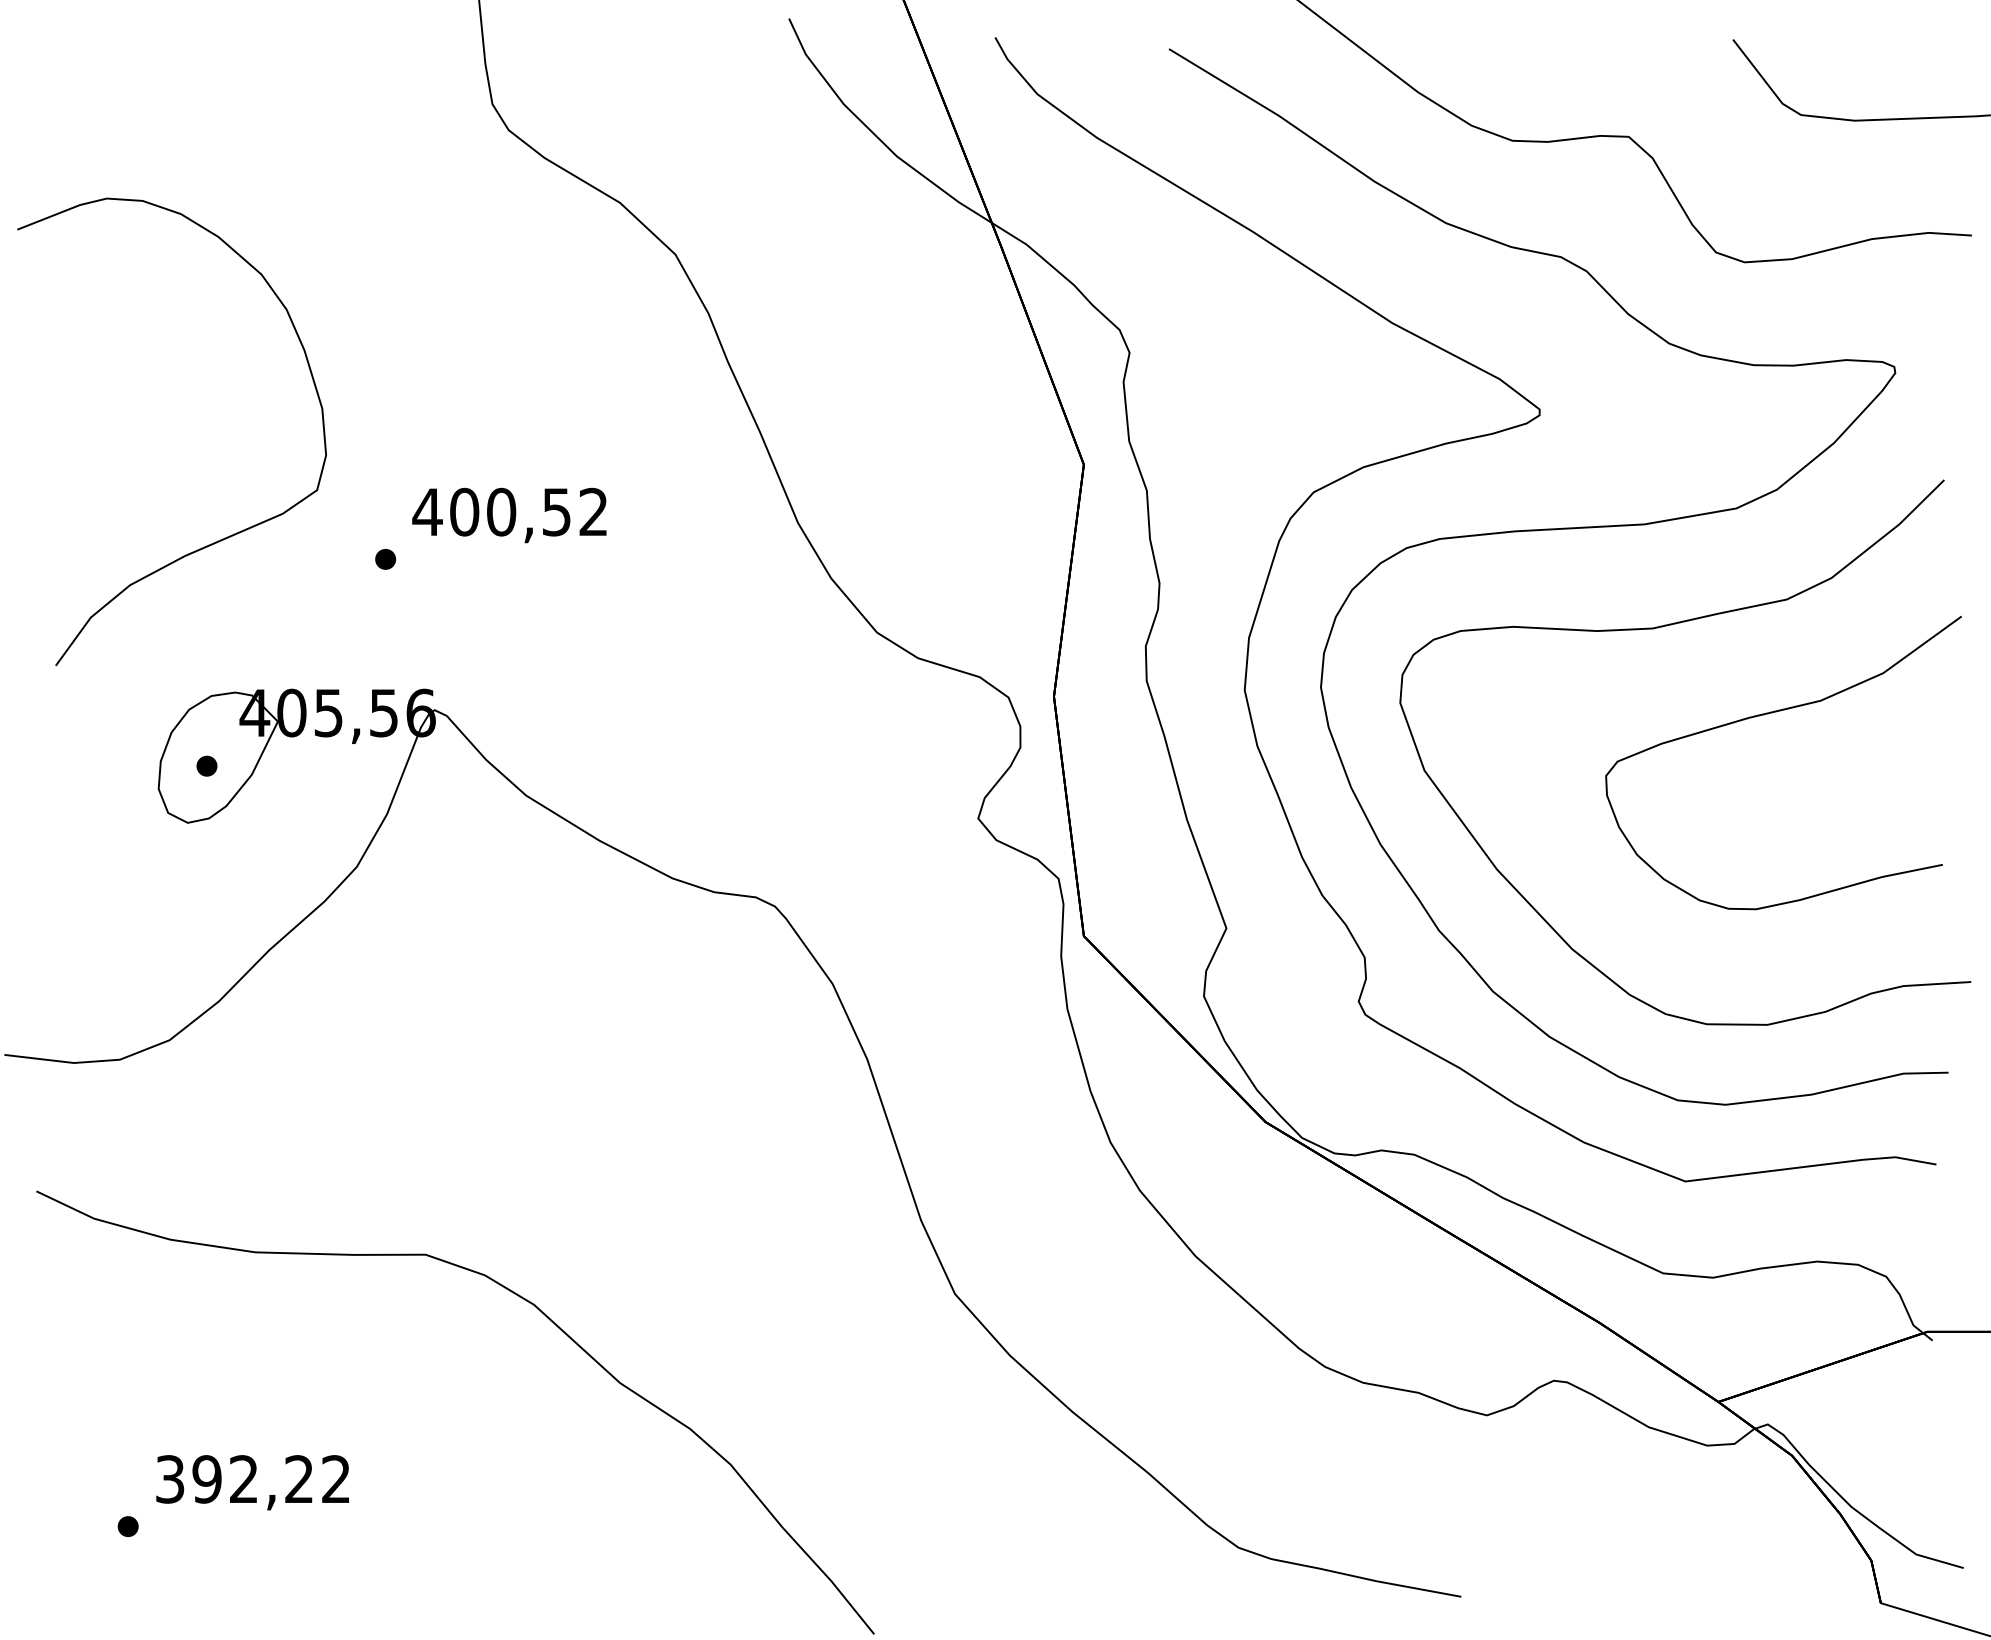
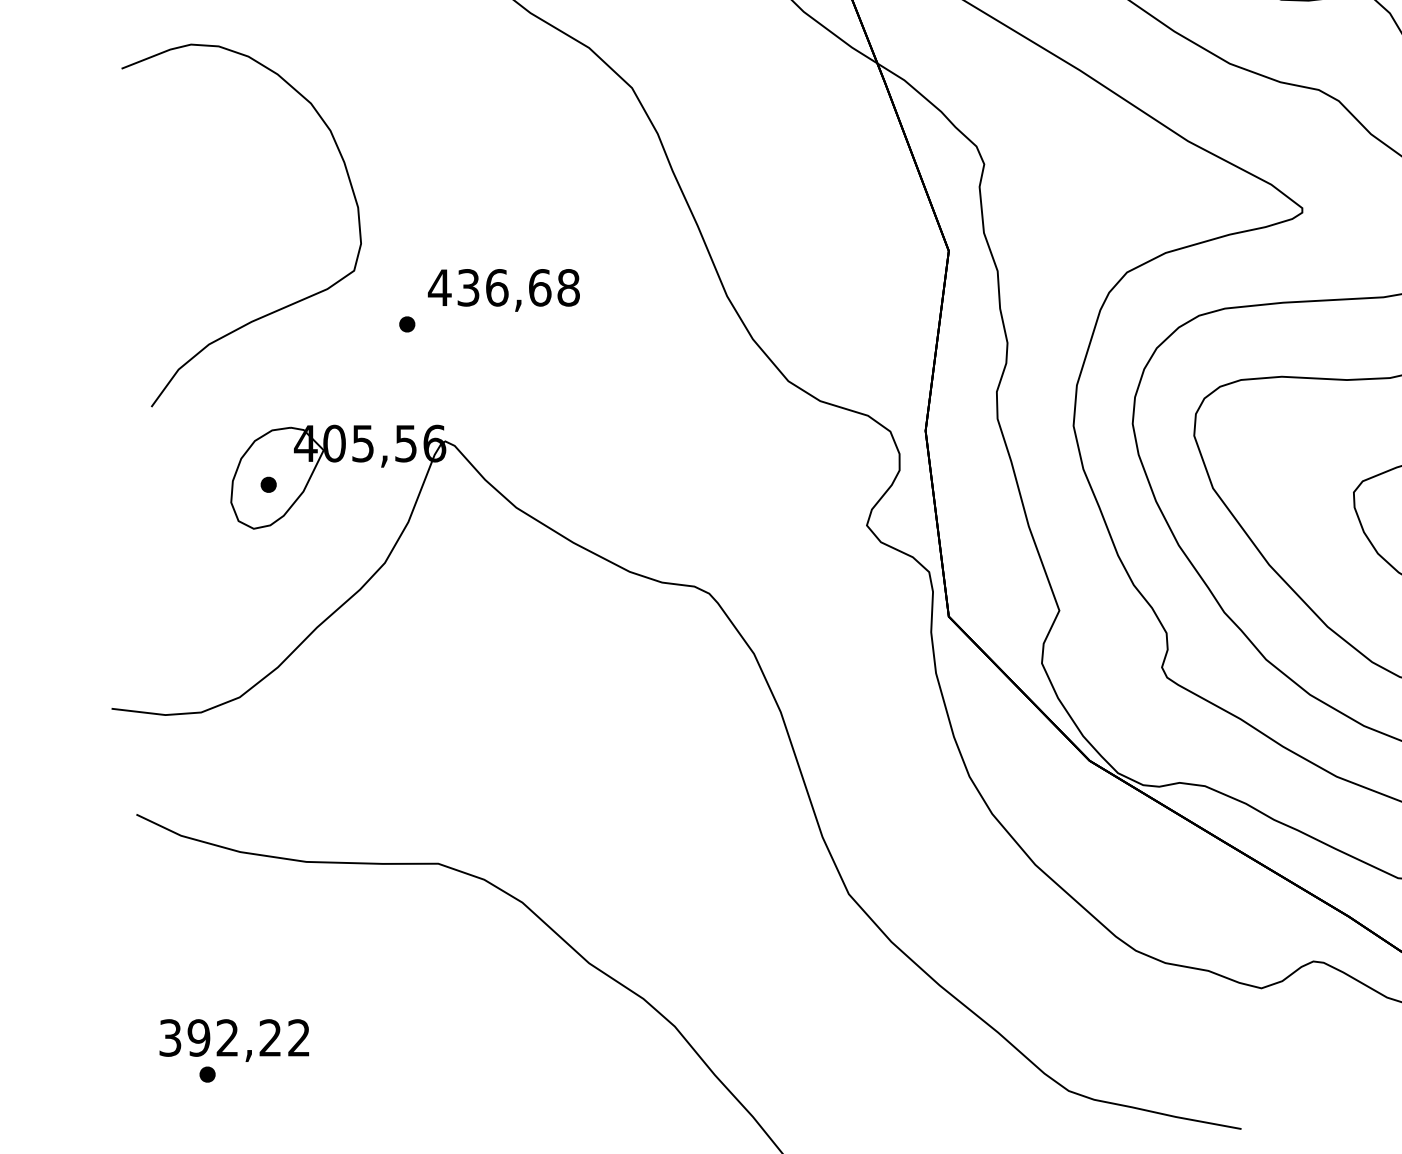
text: (529, 511) -> (518, 287), 400,52 -> 436,68
text: (252, 1482) -> (234, 1040), moved

